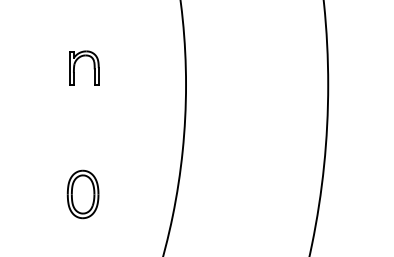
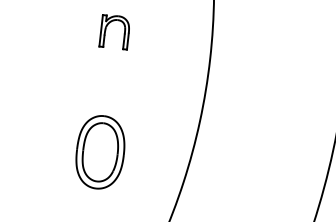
part: (82, 194) -> (99, 152), size x1.6

